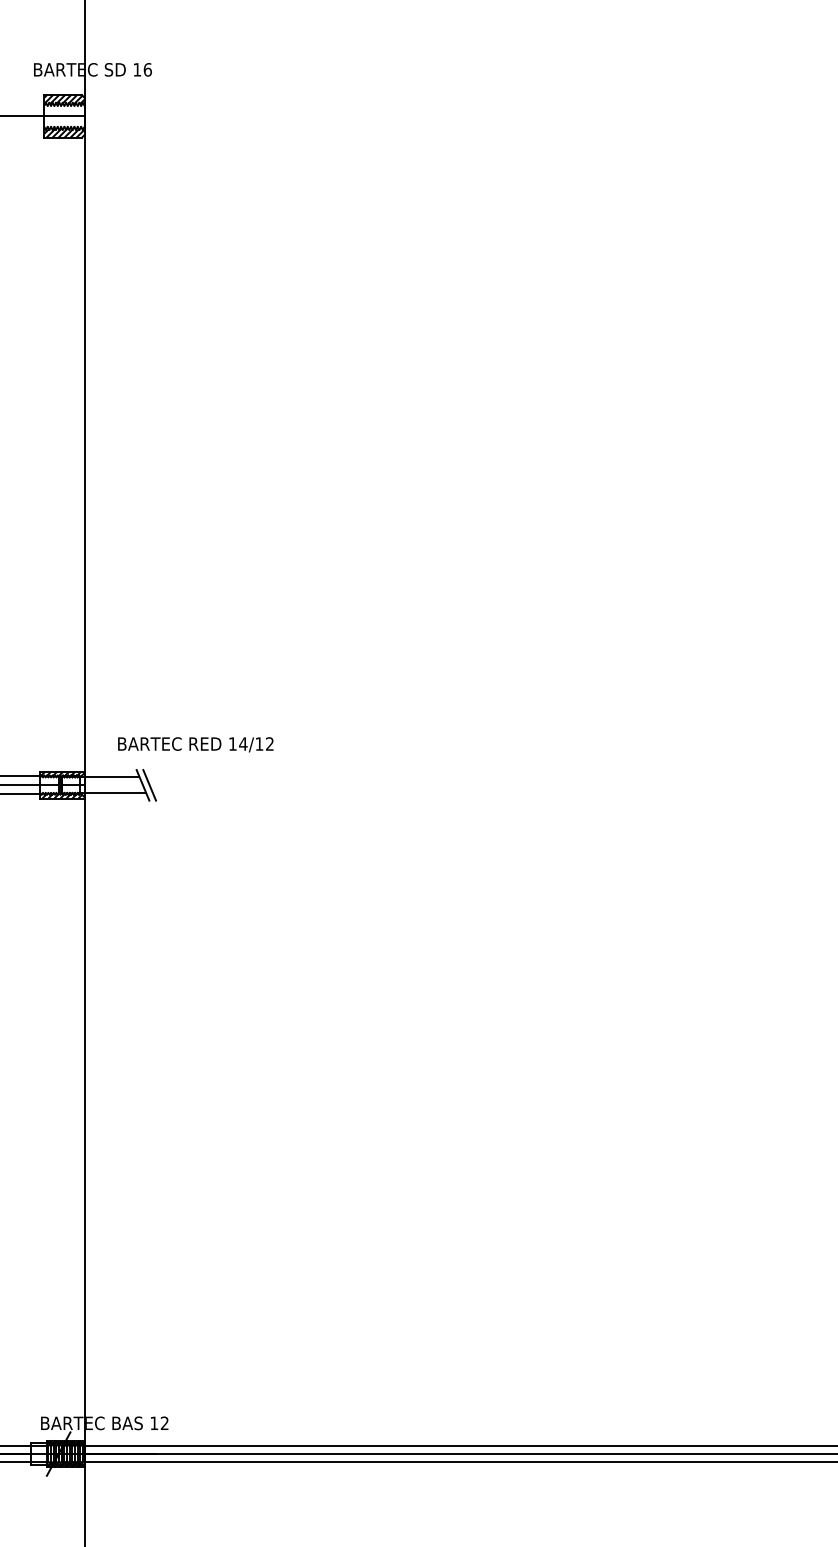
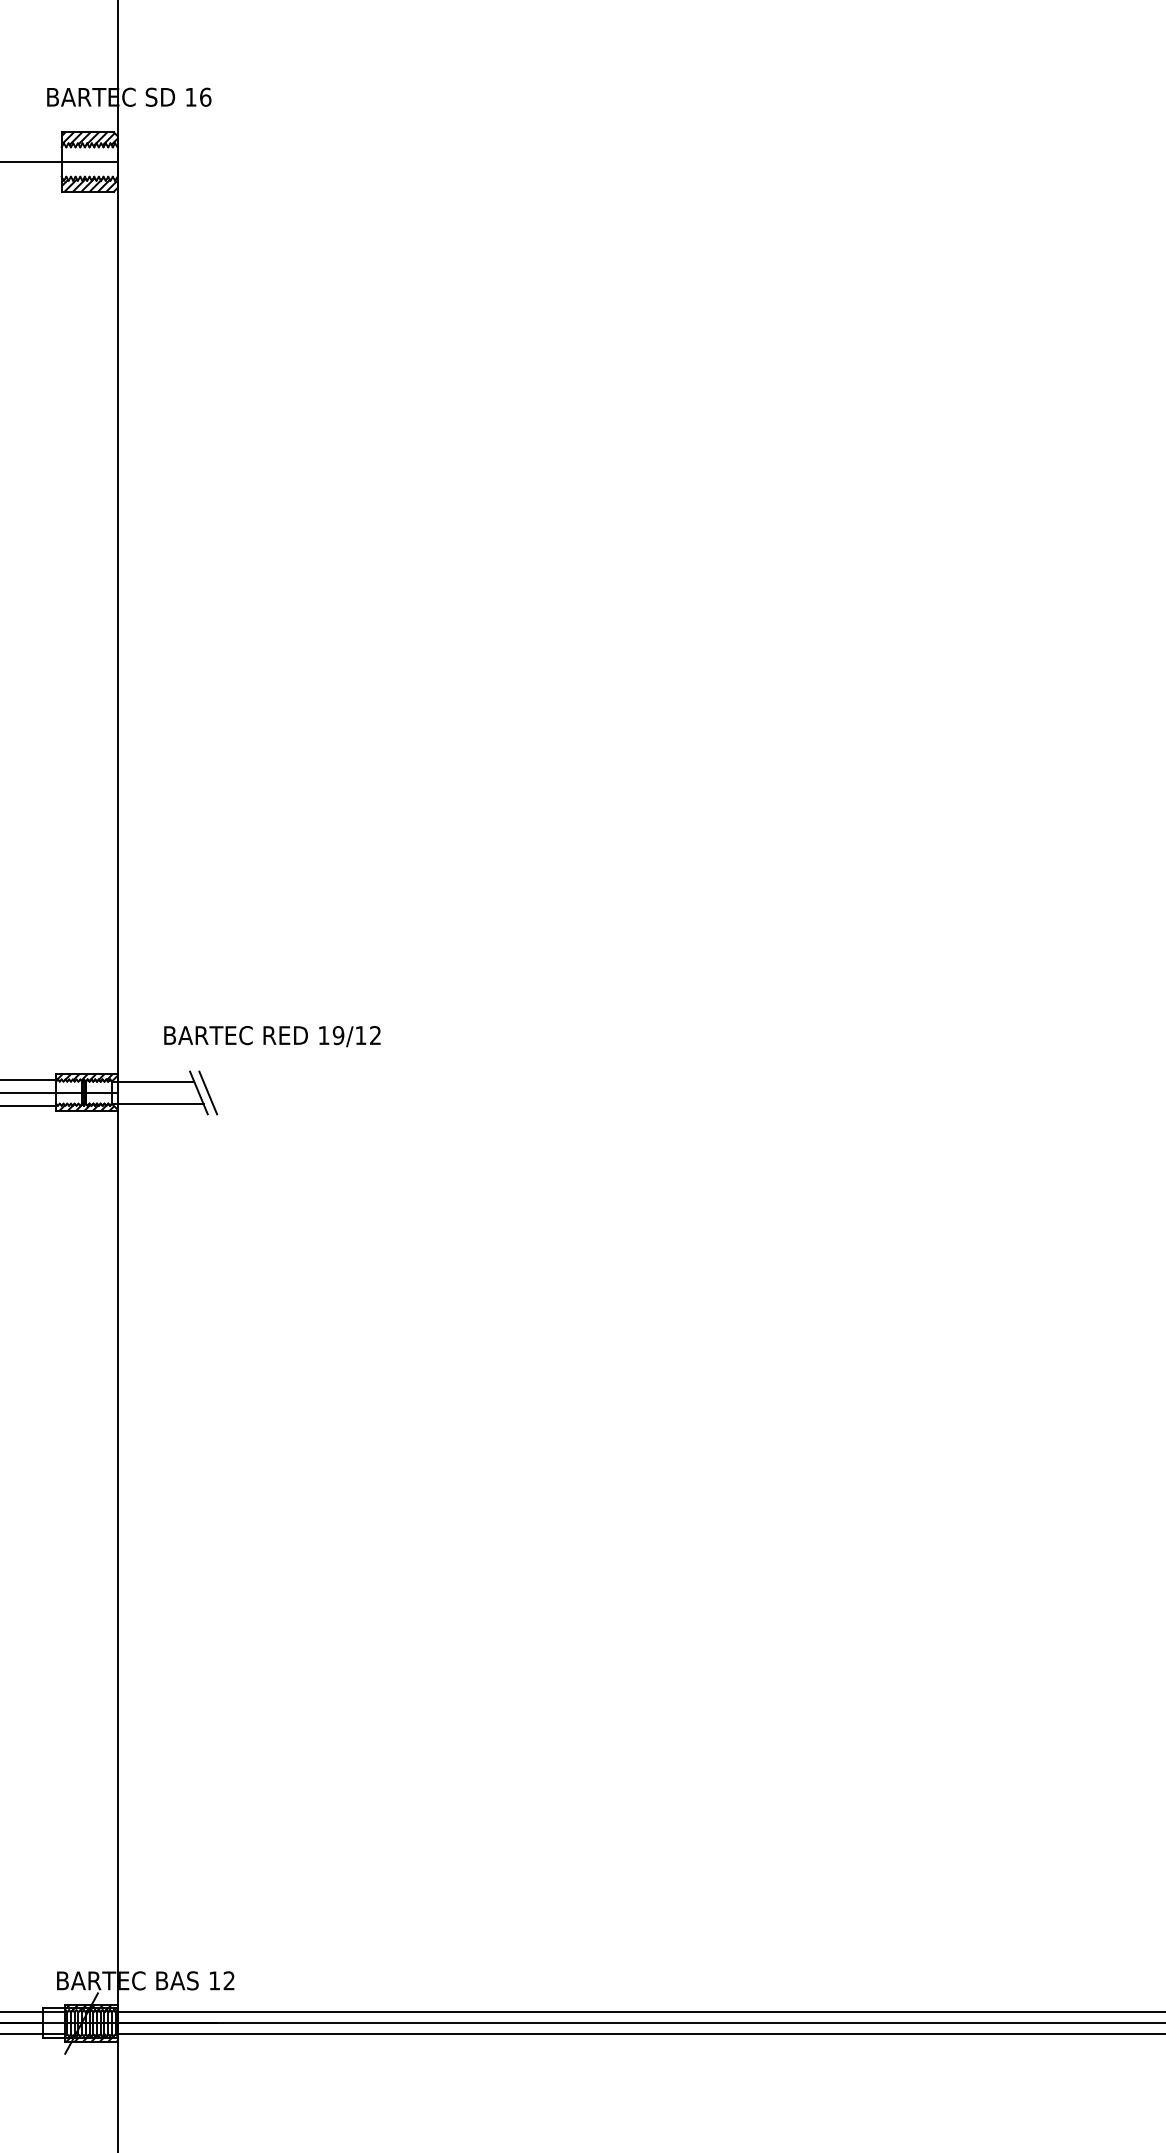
text: (243, 744) -> (338, 1035), 14/12 -> 19/12

